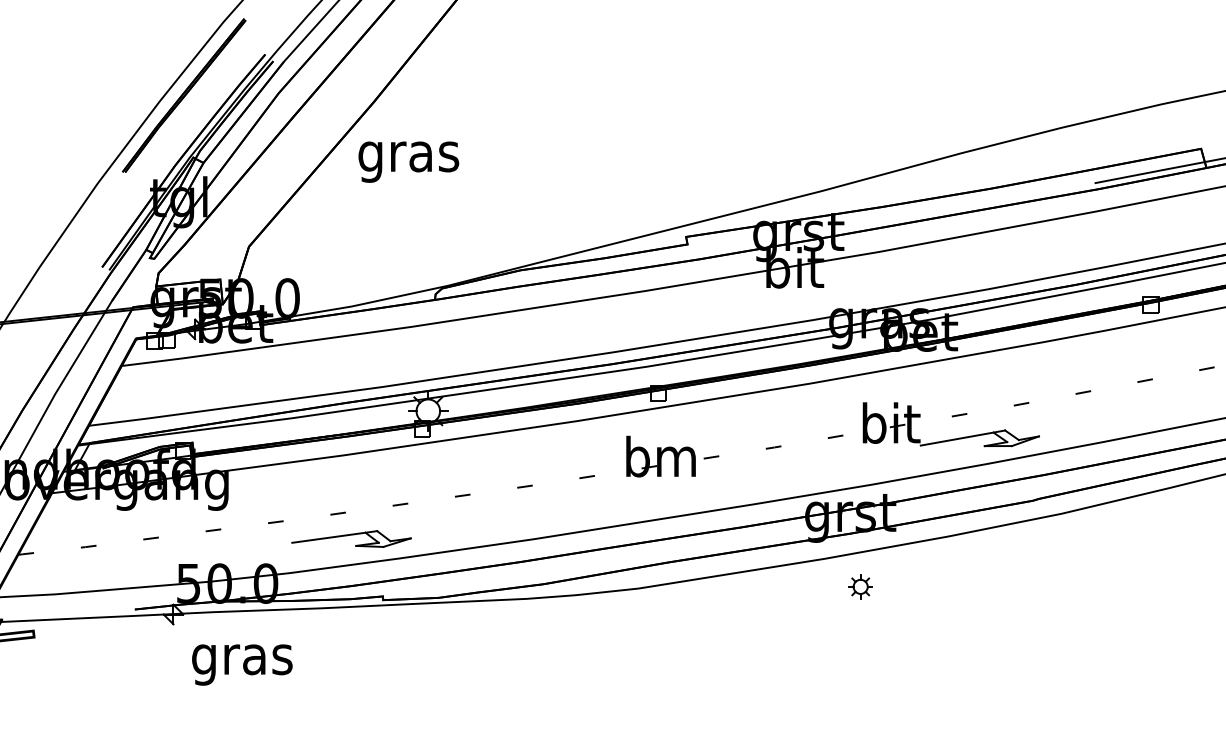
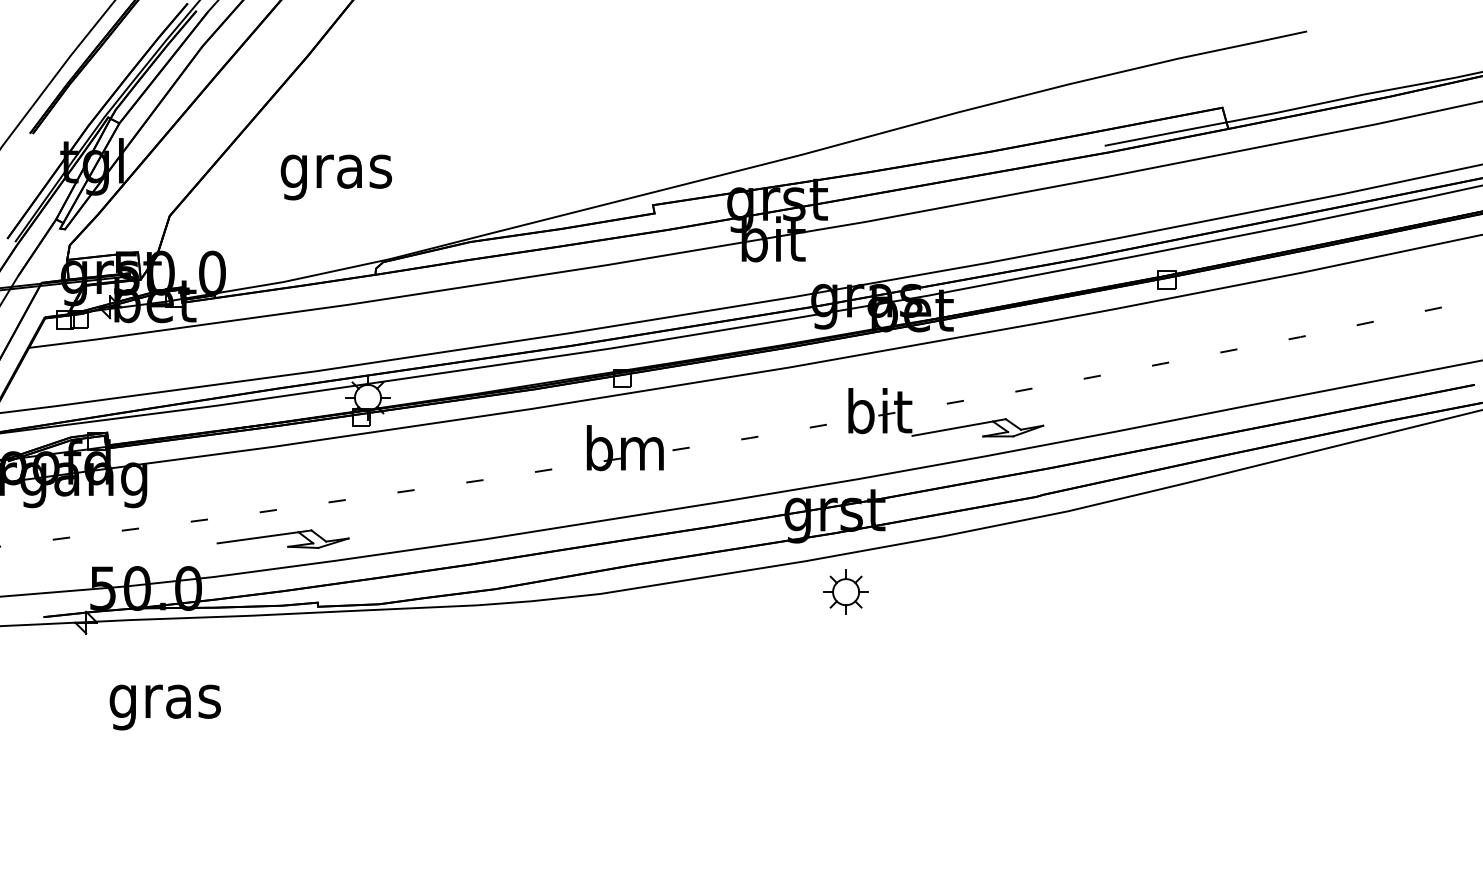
text: (407, 162) -> (335, 177), moved
part: (860, 586) -> (845, 591), size x1.67
text: (241, 665) -> (164, 707), moved

